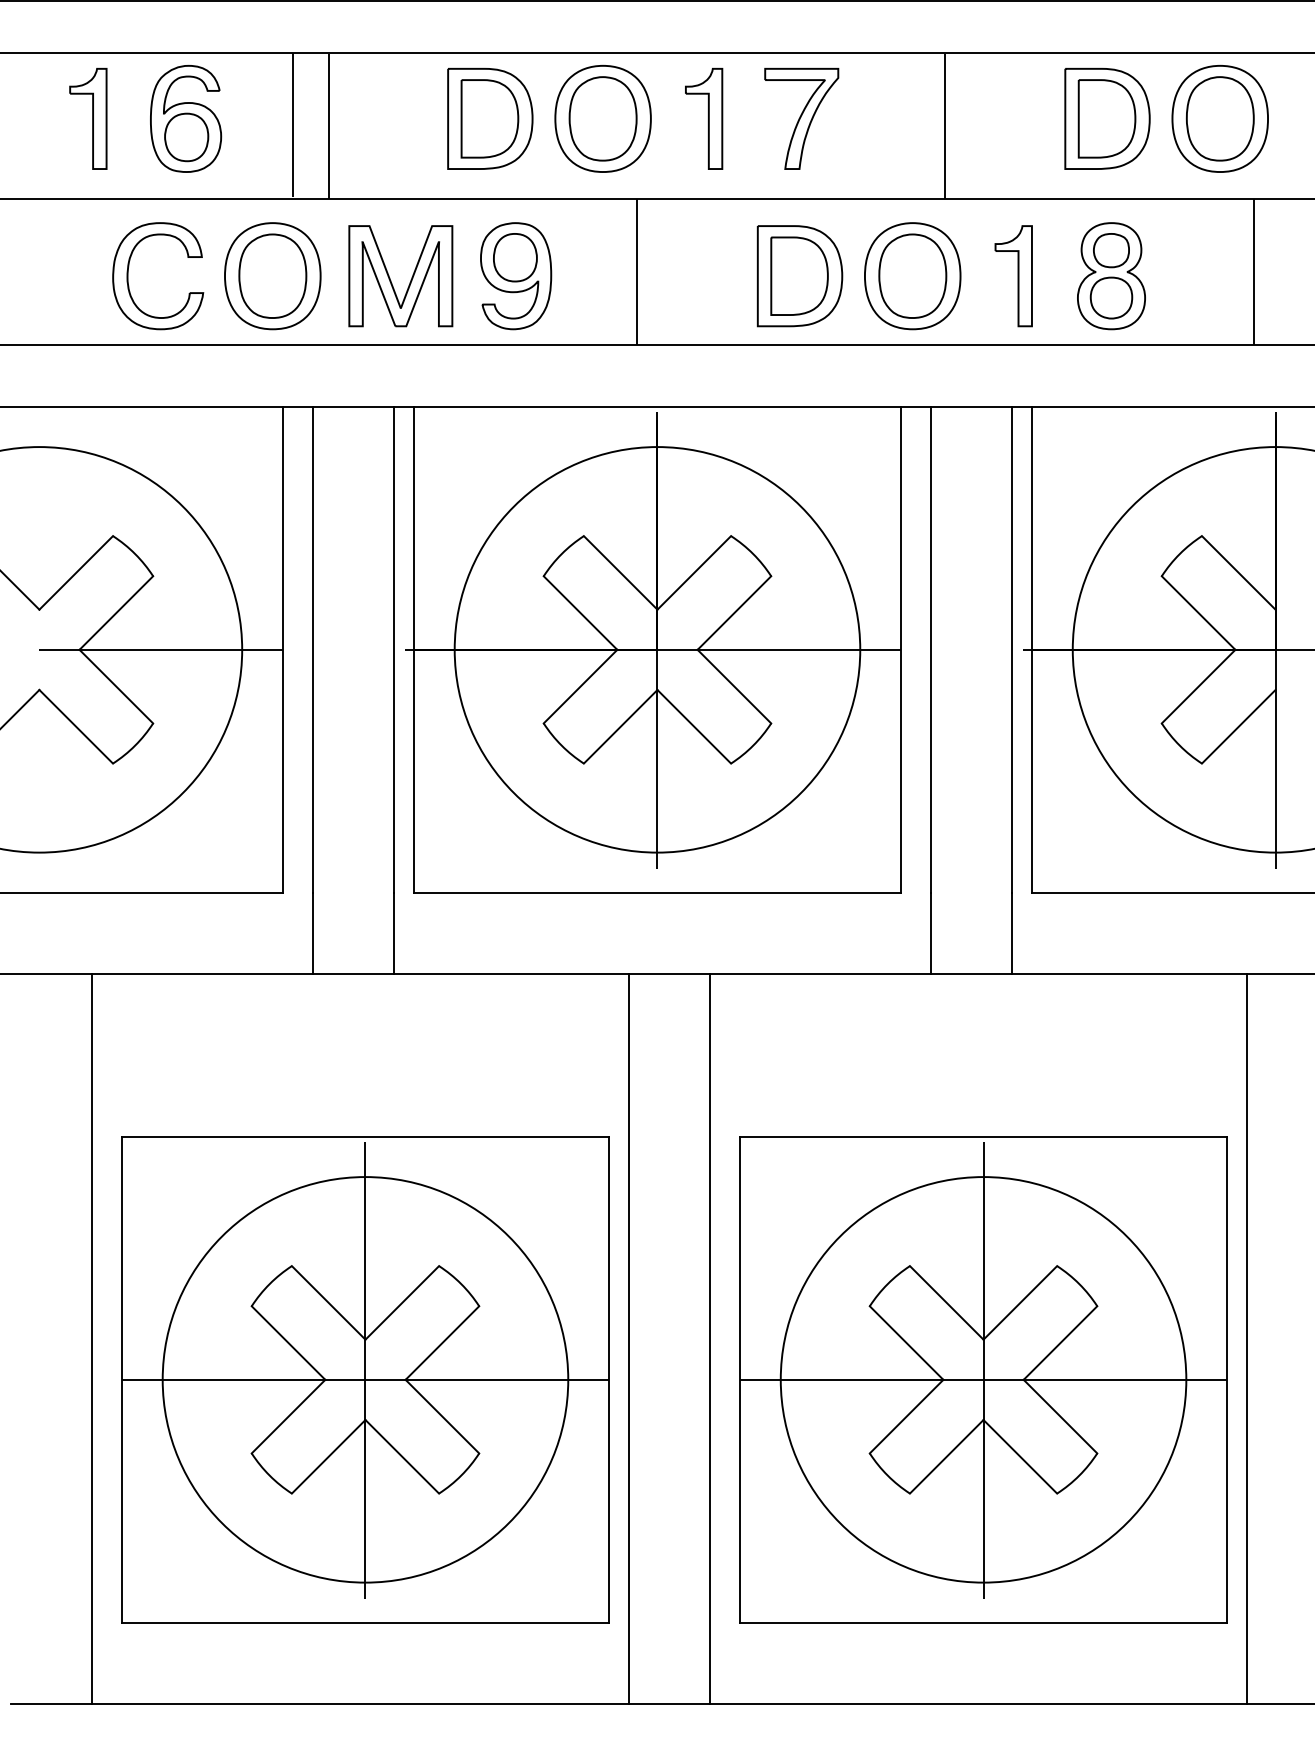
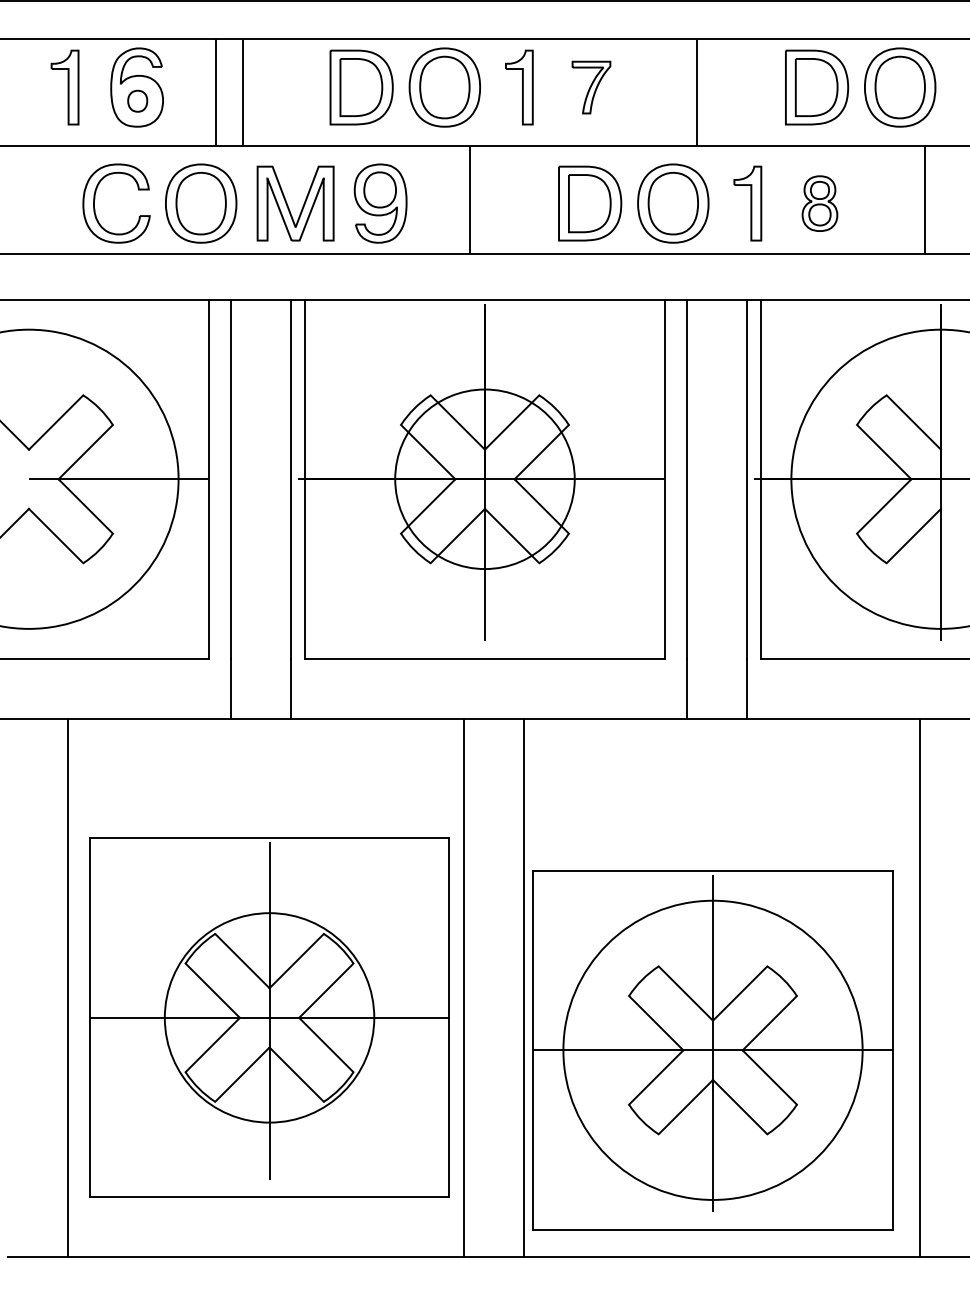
part: (801, 118) -> (591, 87), size x0.7
part: (186, 137) -> (137, 101), size x0.6
part: (1111, 276) -> (819, 203), size x0.7
circle: (657, 649) -> (485, 479), size x0.6
circle: (365, 1379) -> (269, 1017), size x0.7
part: (983, 1379) -> (712, 1050), moved

